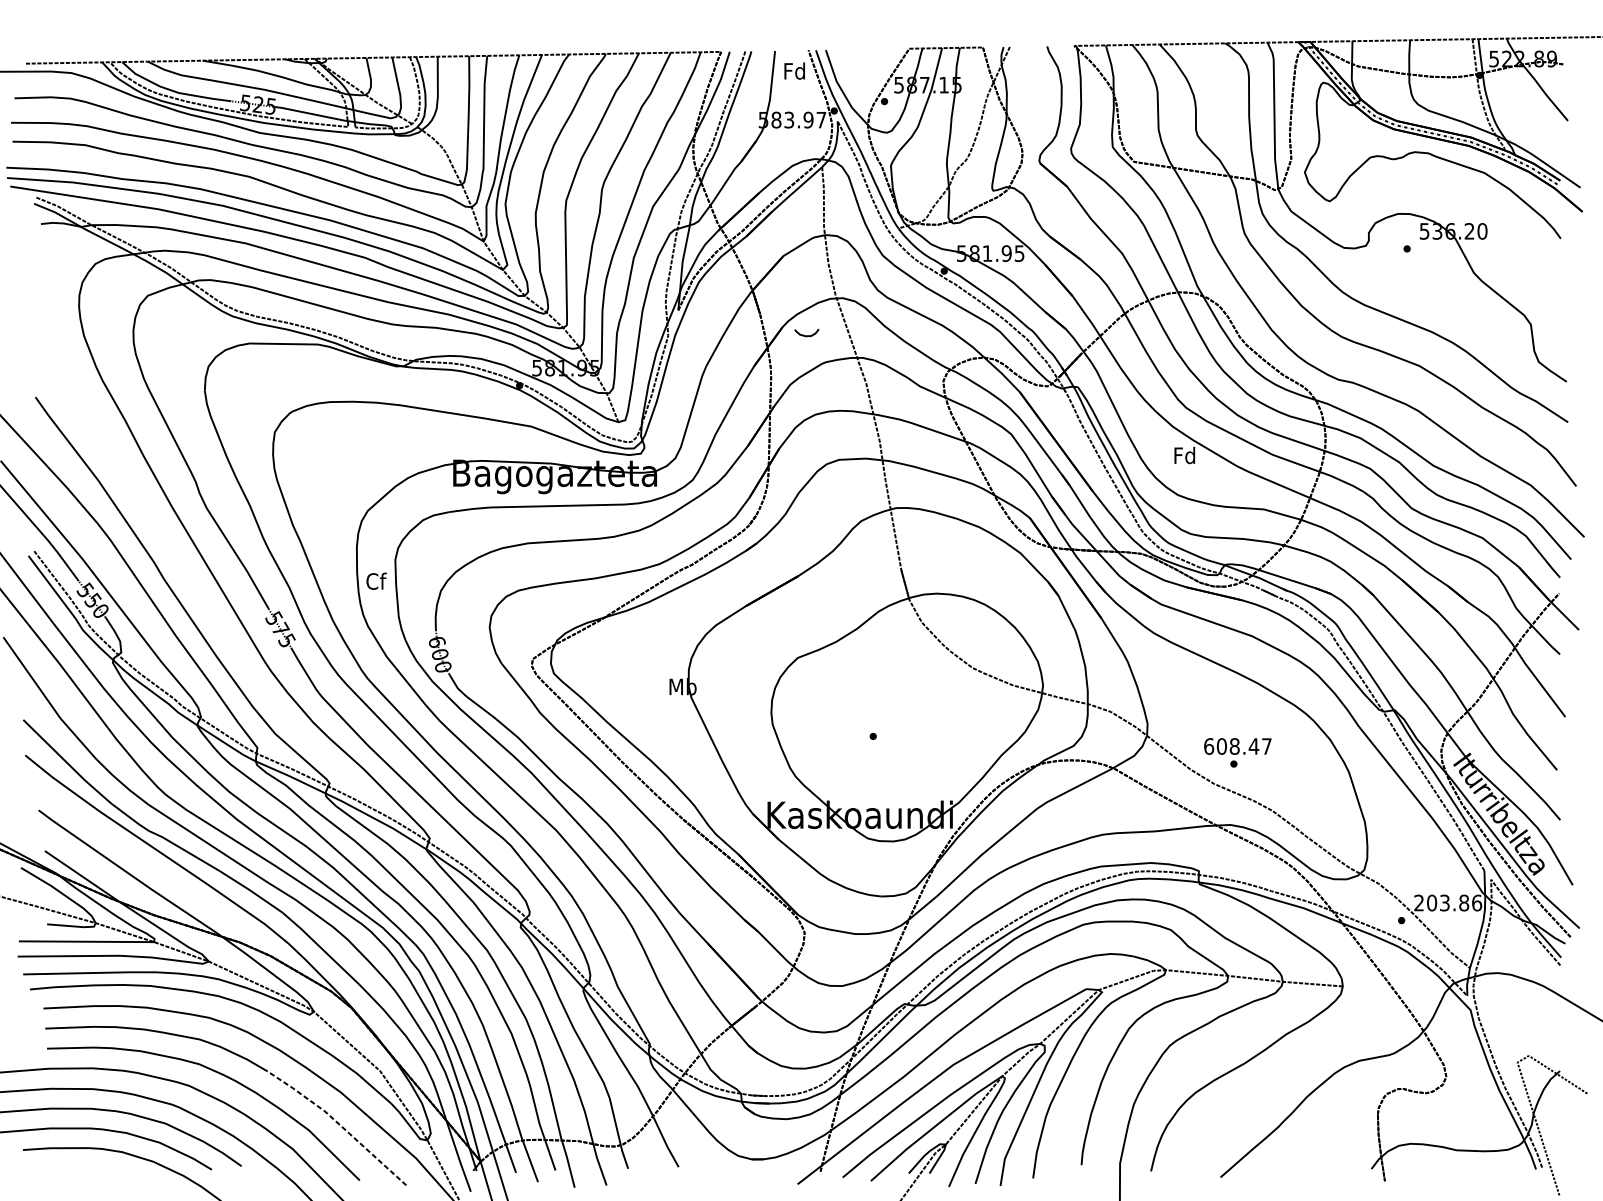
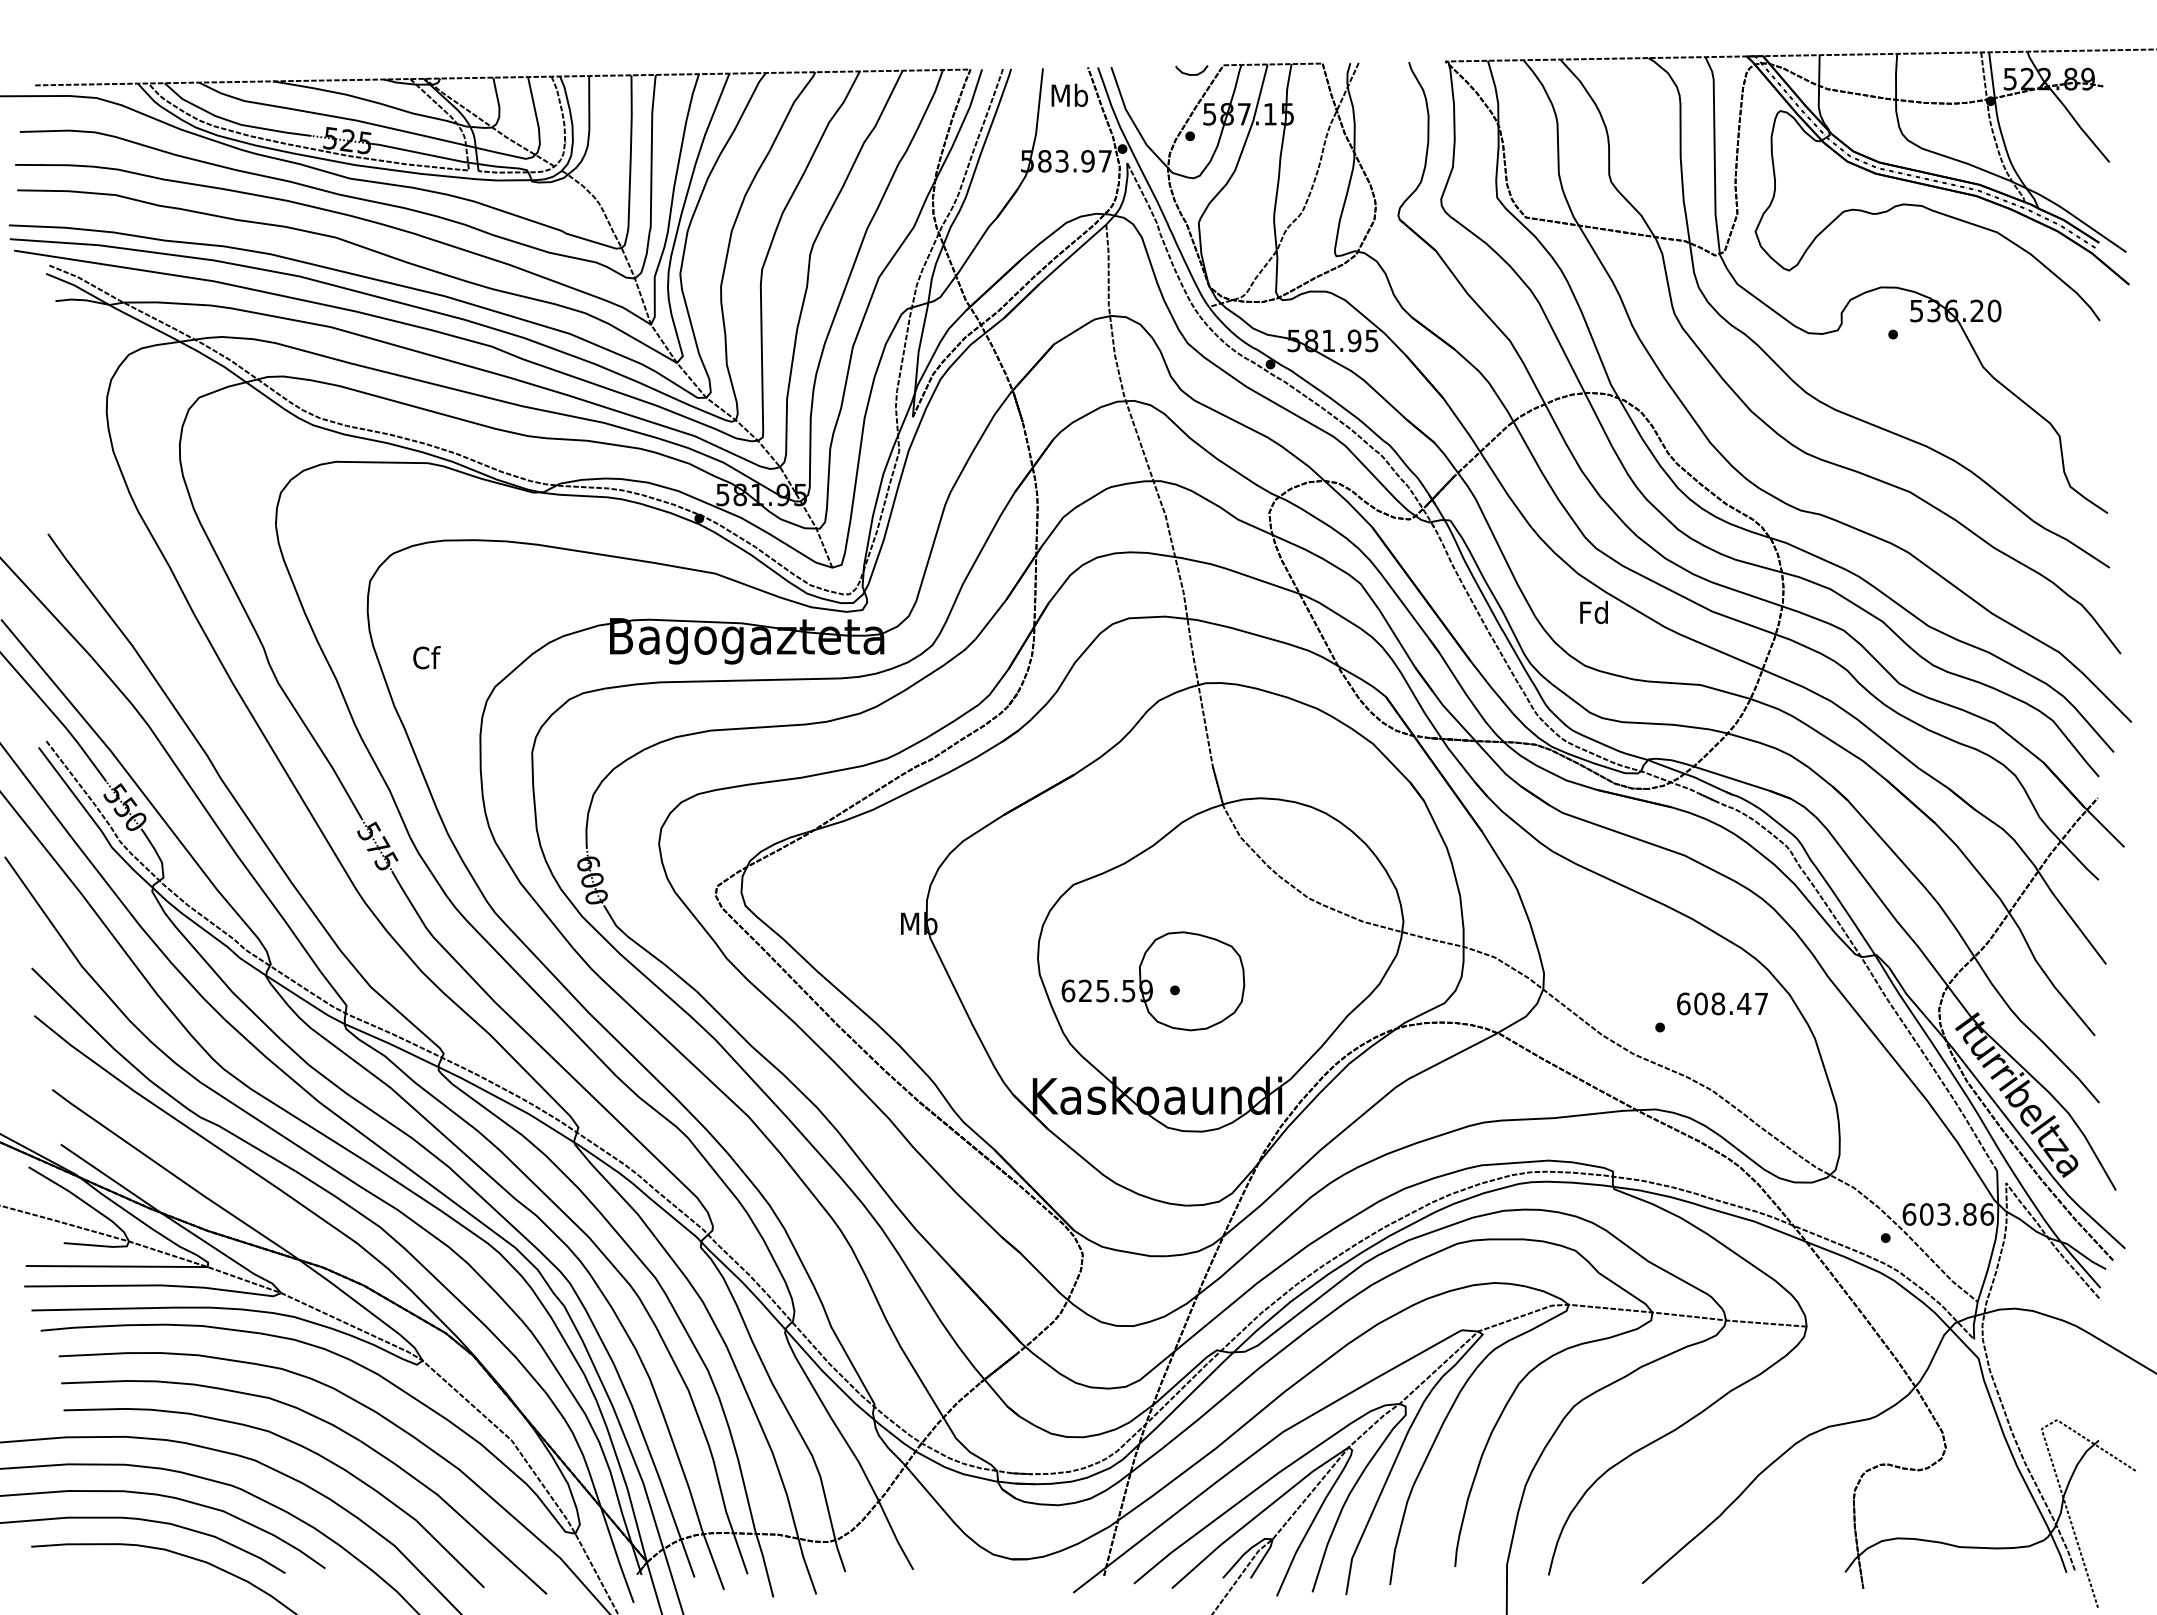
text: (794, 70) -> (1069, 94), Fd -> Mb
curve: (805, 335) -> (1189, 73), moved
text: (376, 581) -> (426, 657), moved
part: (857, 729) -> (1153, 981), added
text: (1237, 746) -> (1722, 1003), moved
text: (1419, 903) -> (1909, 1214), 203.86 -> 603.86
line: (339, 1123) -> (456, 1511), dashed -> solid

